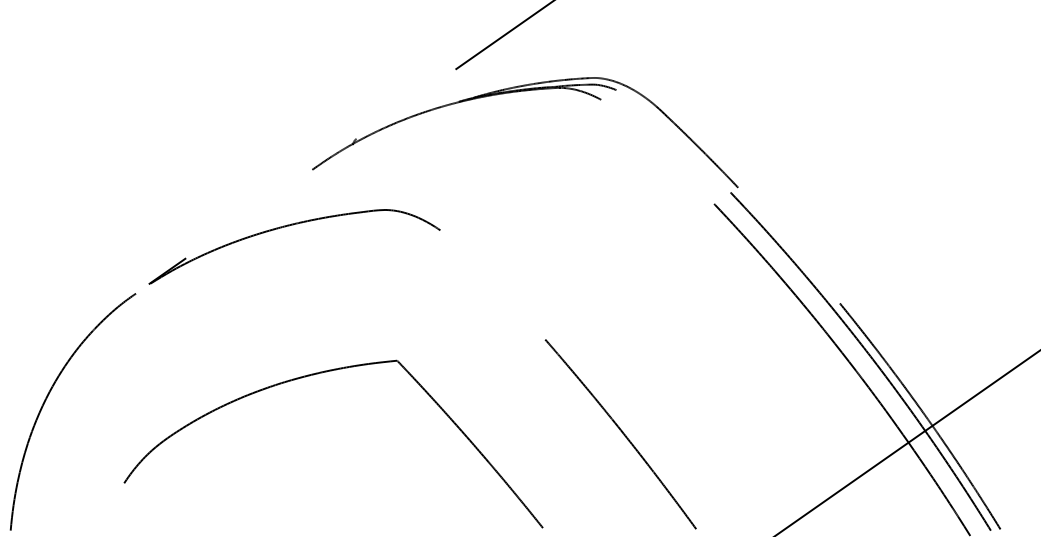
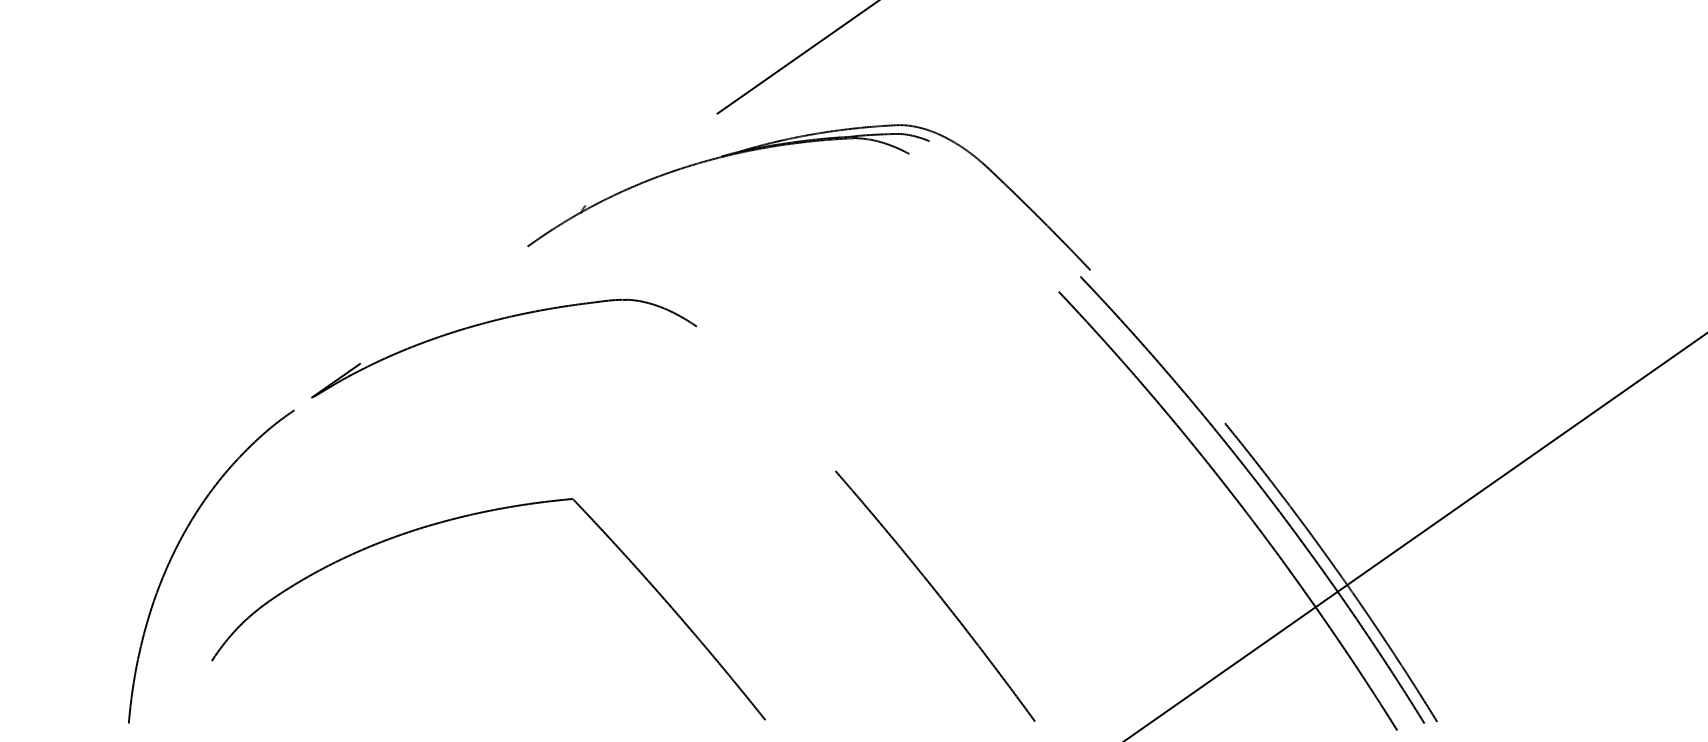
part: (319, 374) -> (469, 516), moved

